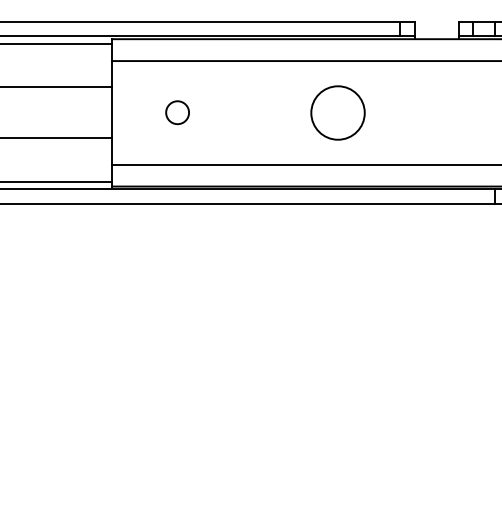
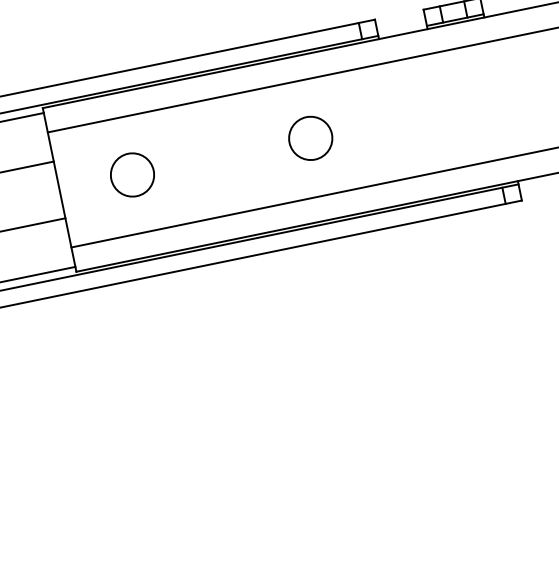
circle: (177, 112) -> (132, 174), size x1.67
circle: (338, 112) -> (311, 137), size x0.71

